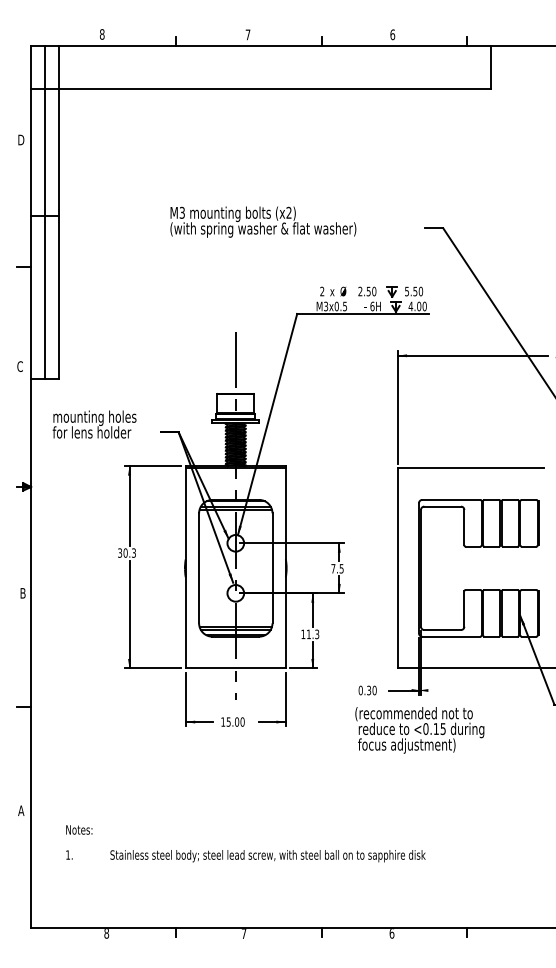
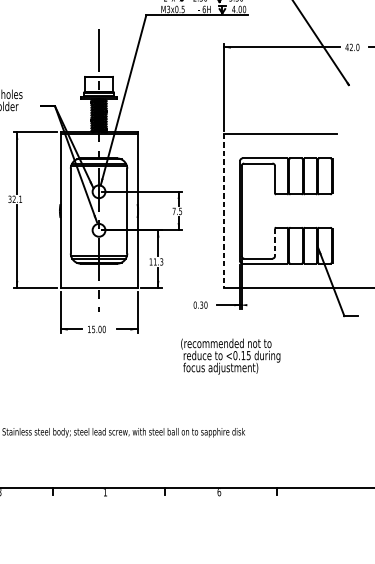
text: (129, 552) -> (17, 198), 30.3 -> 32.1
line: (397, 568) -> (223, 211), solid -> dashed
line: (464, 609) -> (275, 242), solid -> dashed
text: (419, 730) -> (230, 356), moved
text: (243, 933) -> (104, 492), 7 -> 1

